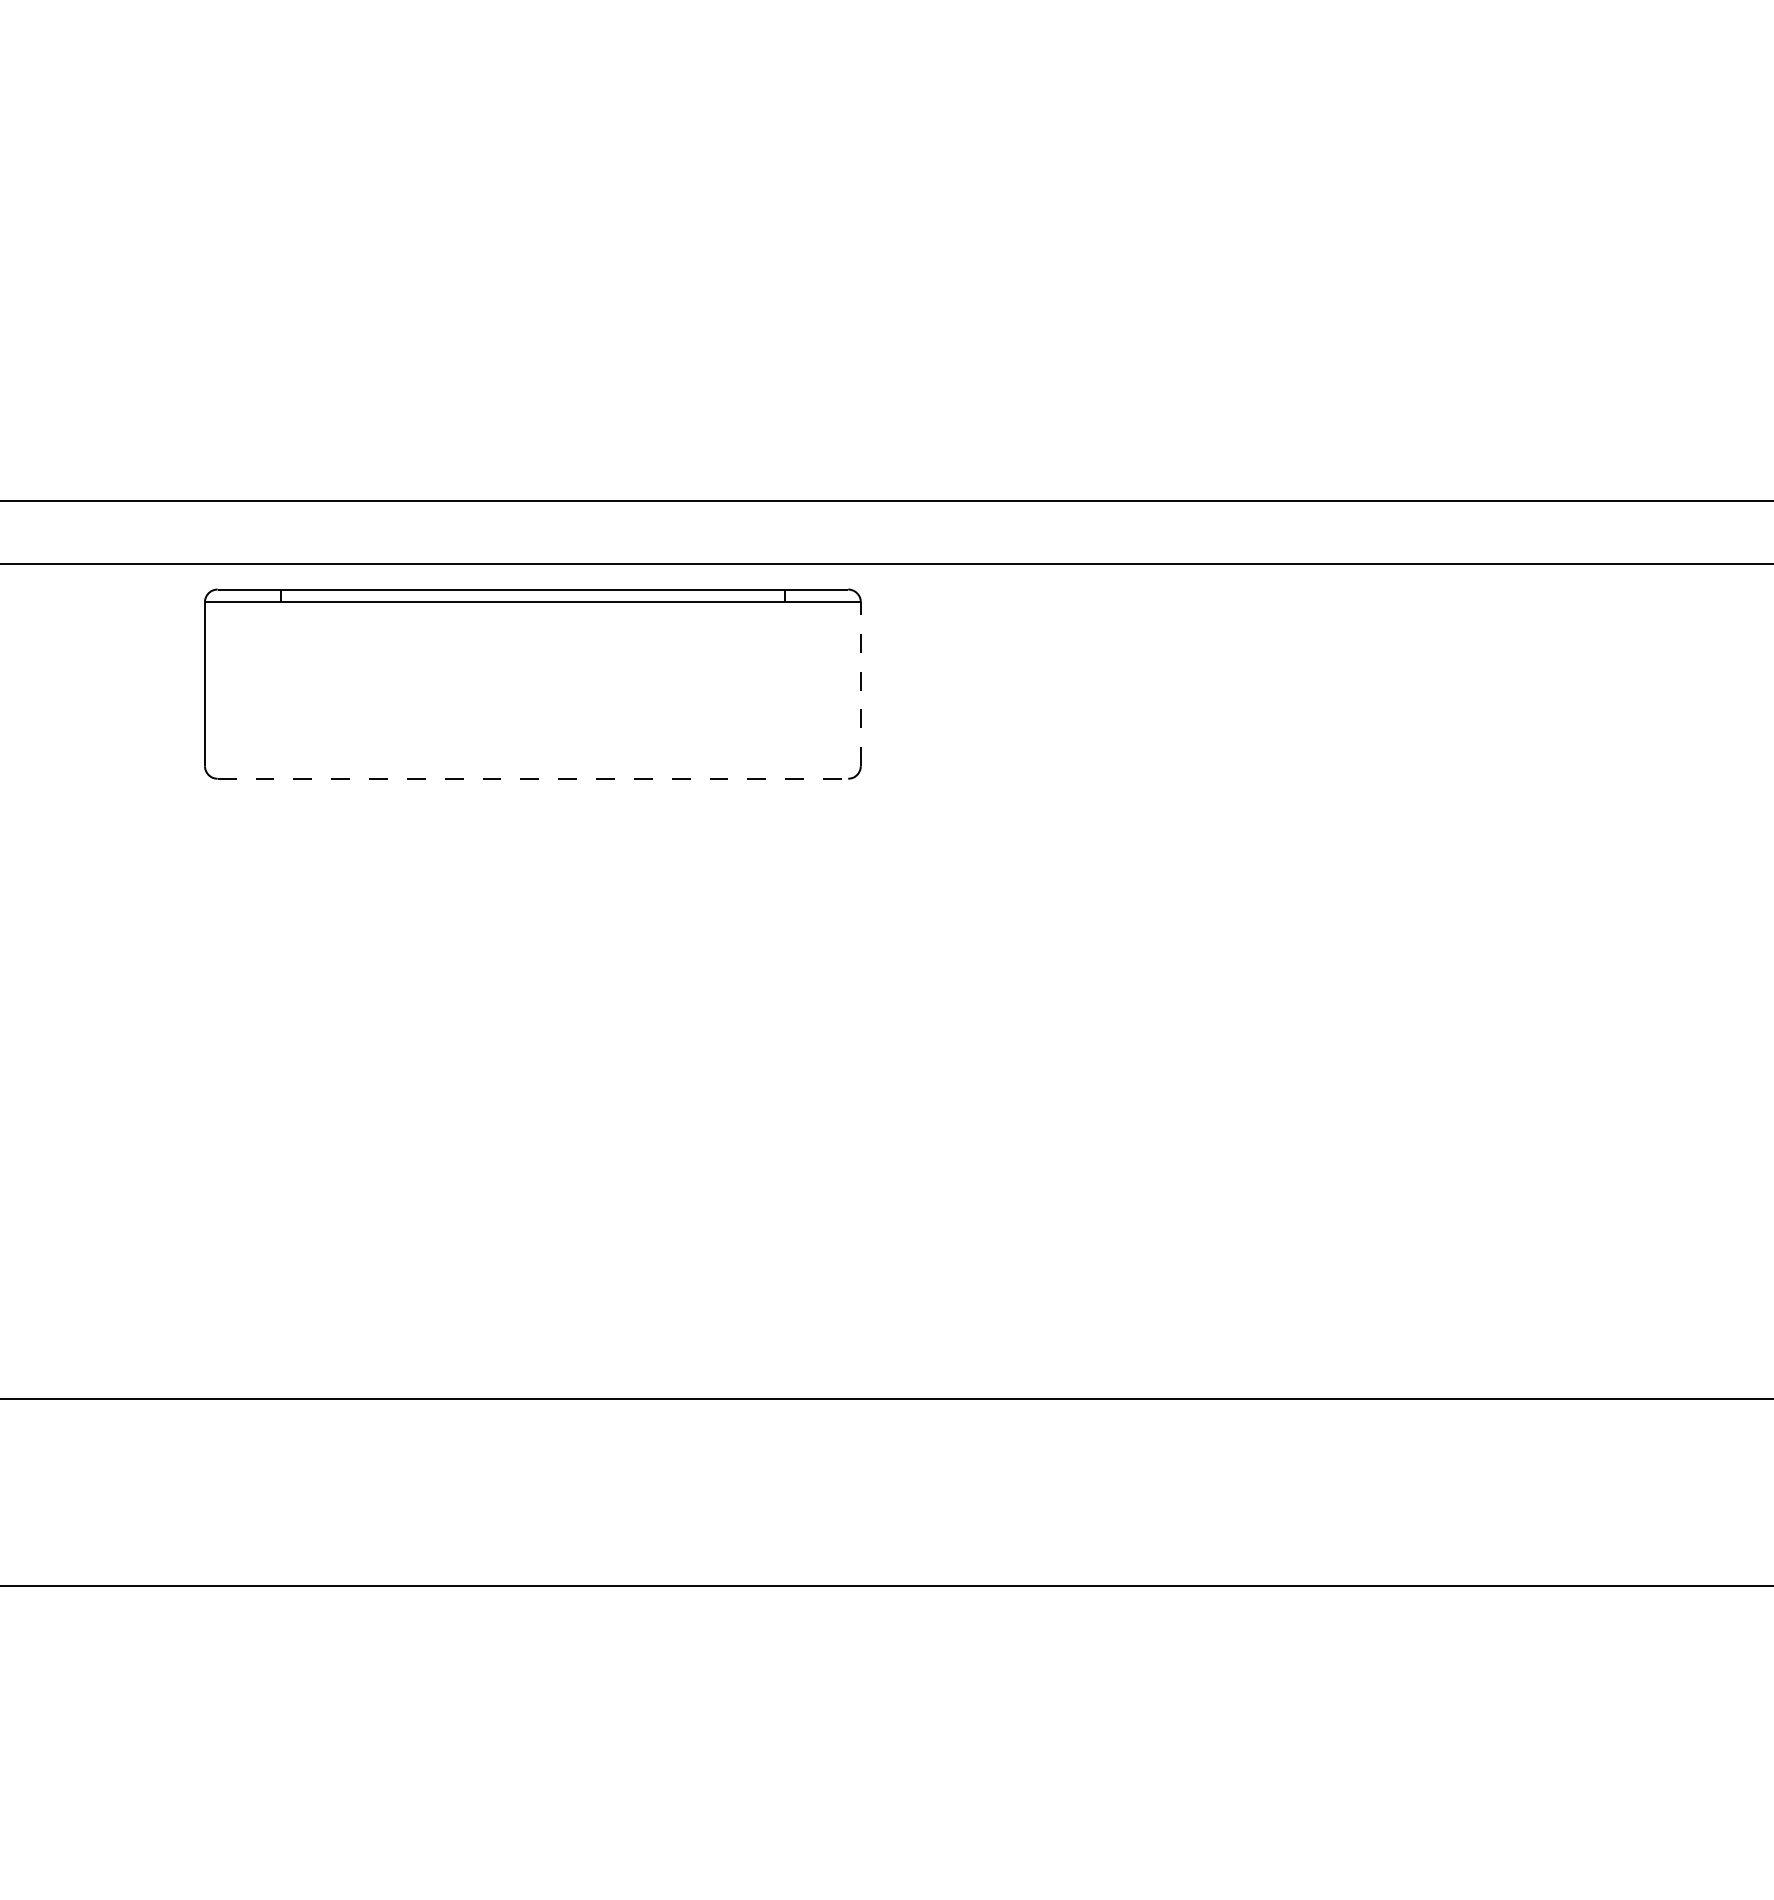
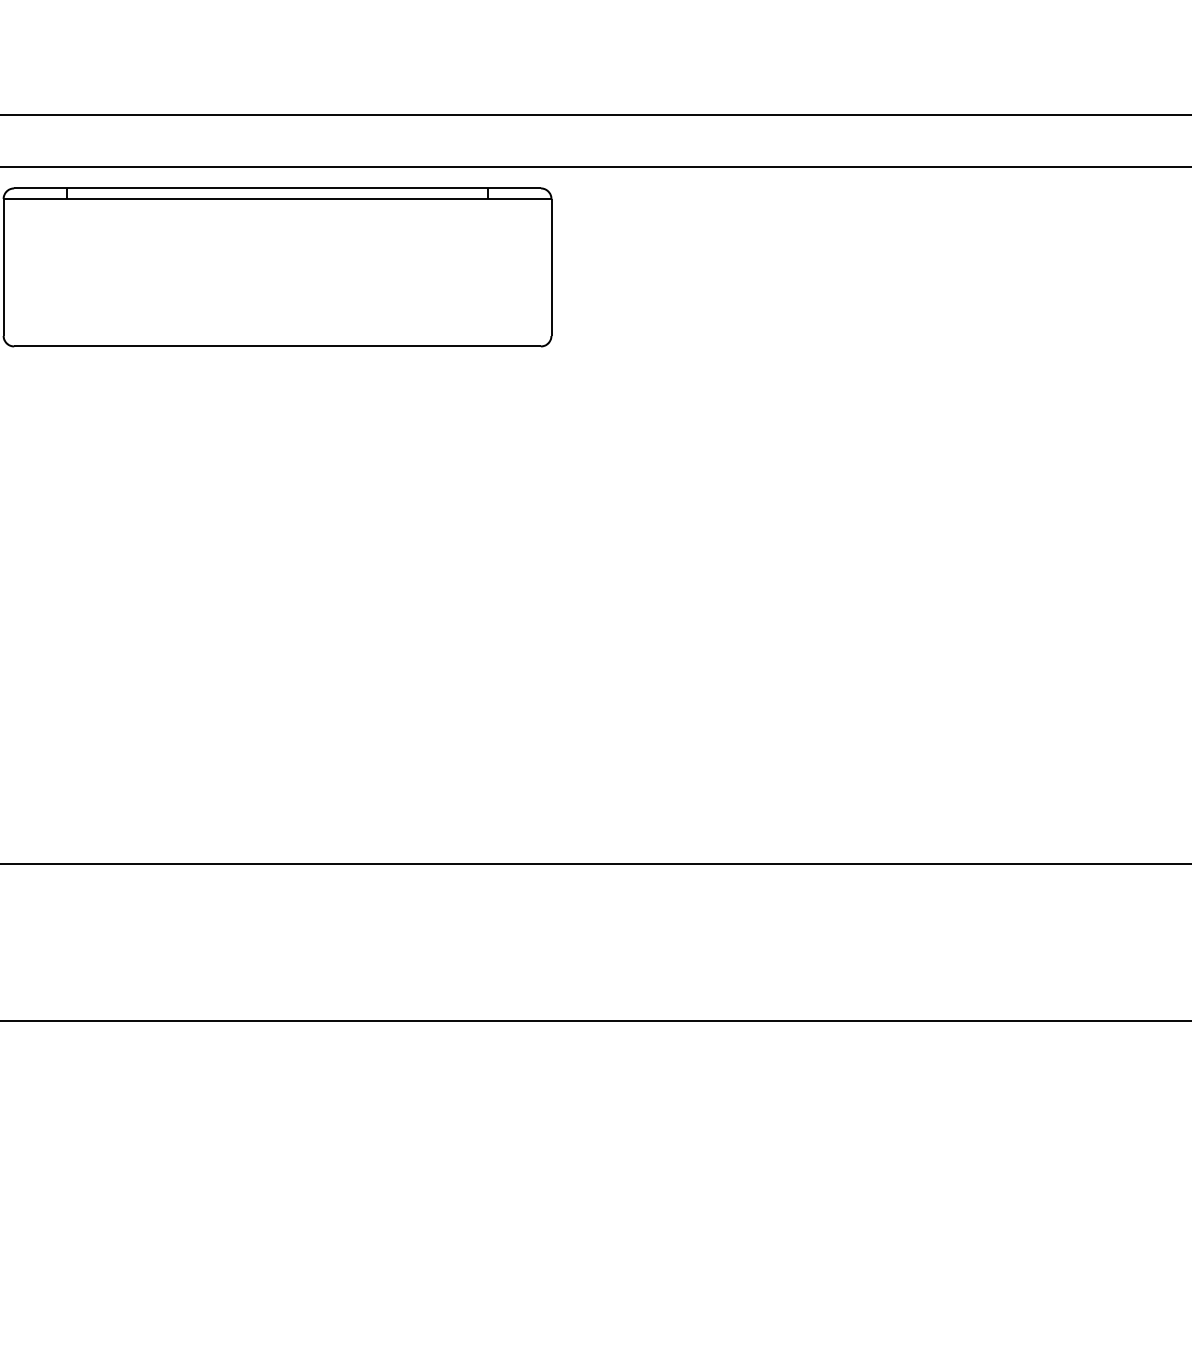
line: (860, 683) -> (551, 266), dashed -> solid
line: (533, 778) -> (278, 346), dashed -> solid

